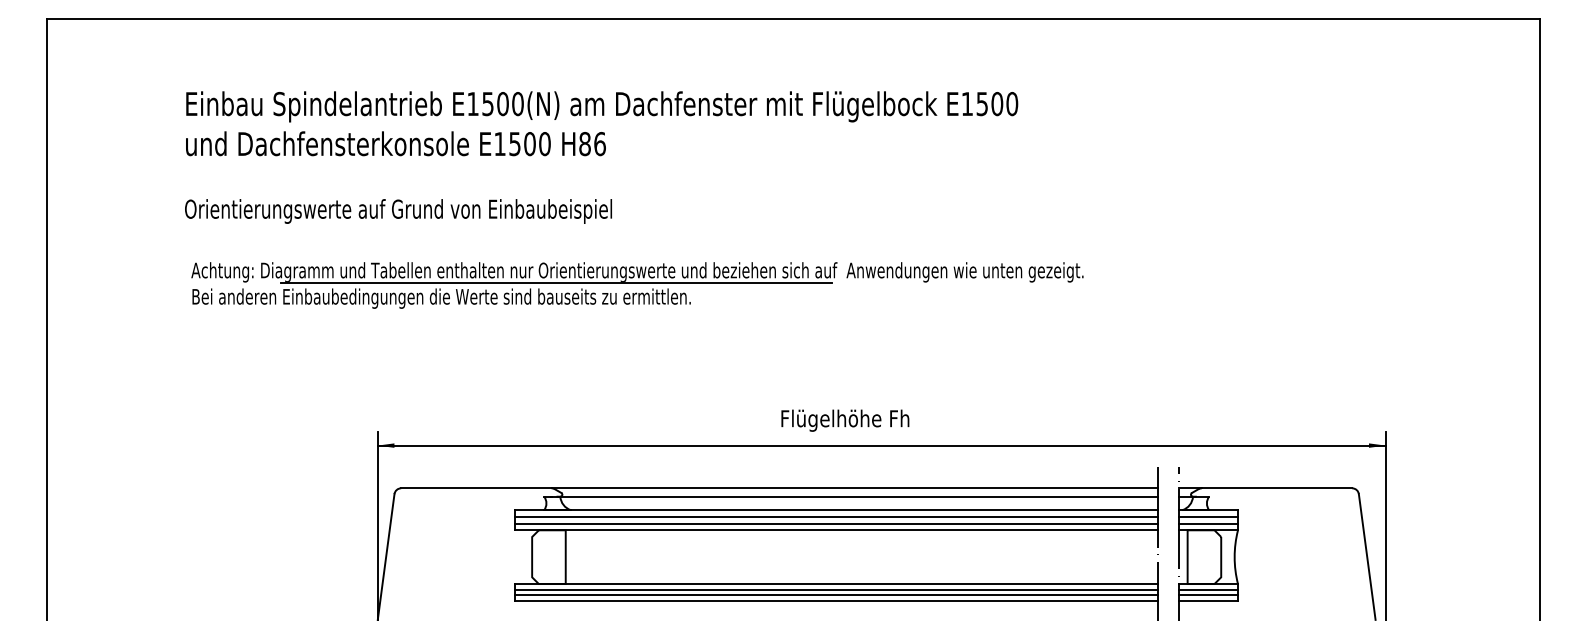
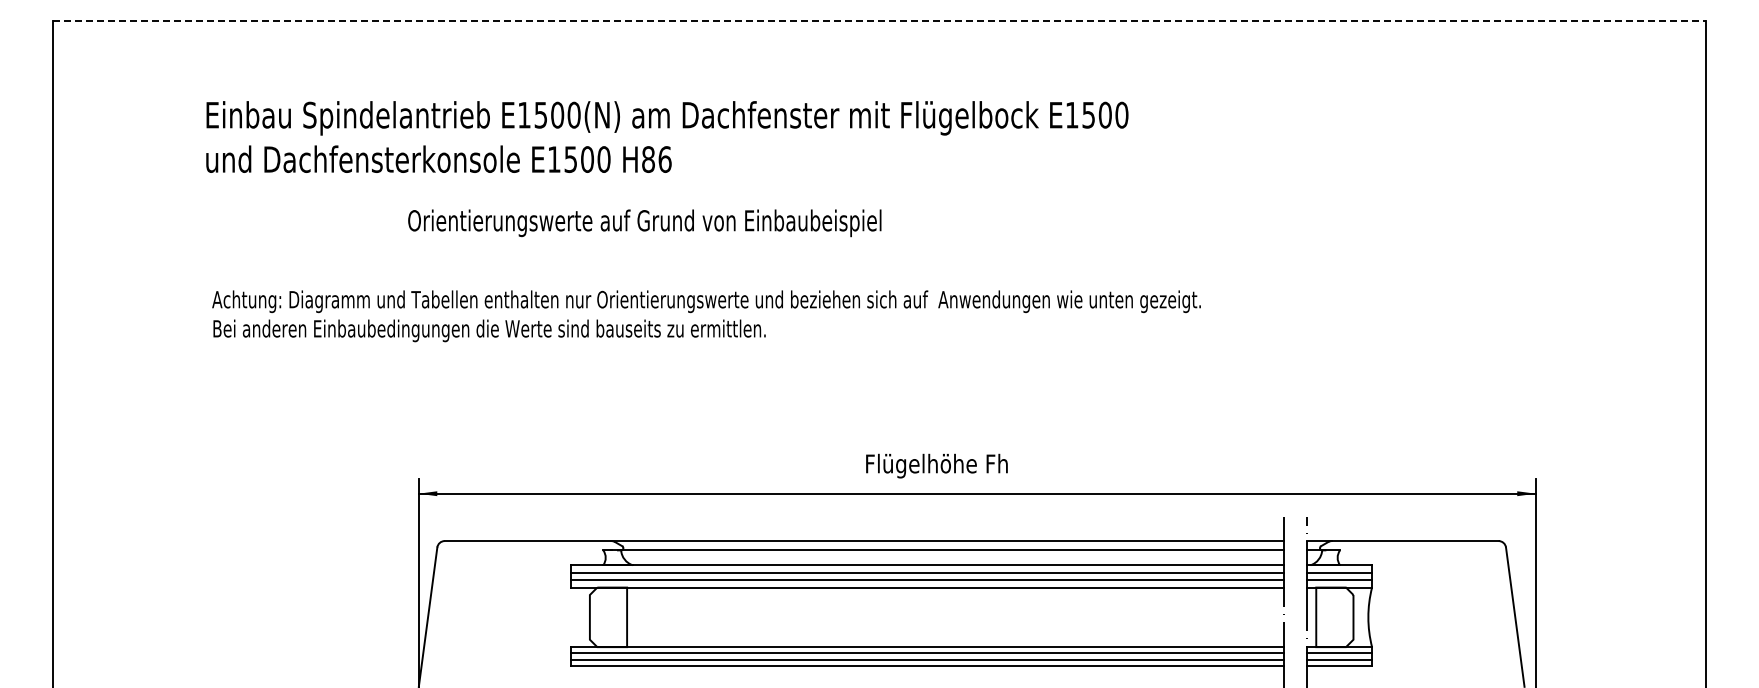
line: (793, 18) -> (879, 20), solid -> dashed
text: (398, 211) -> (644, 223), moved
line: (556, 282) -> (616, 313), removed

